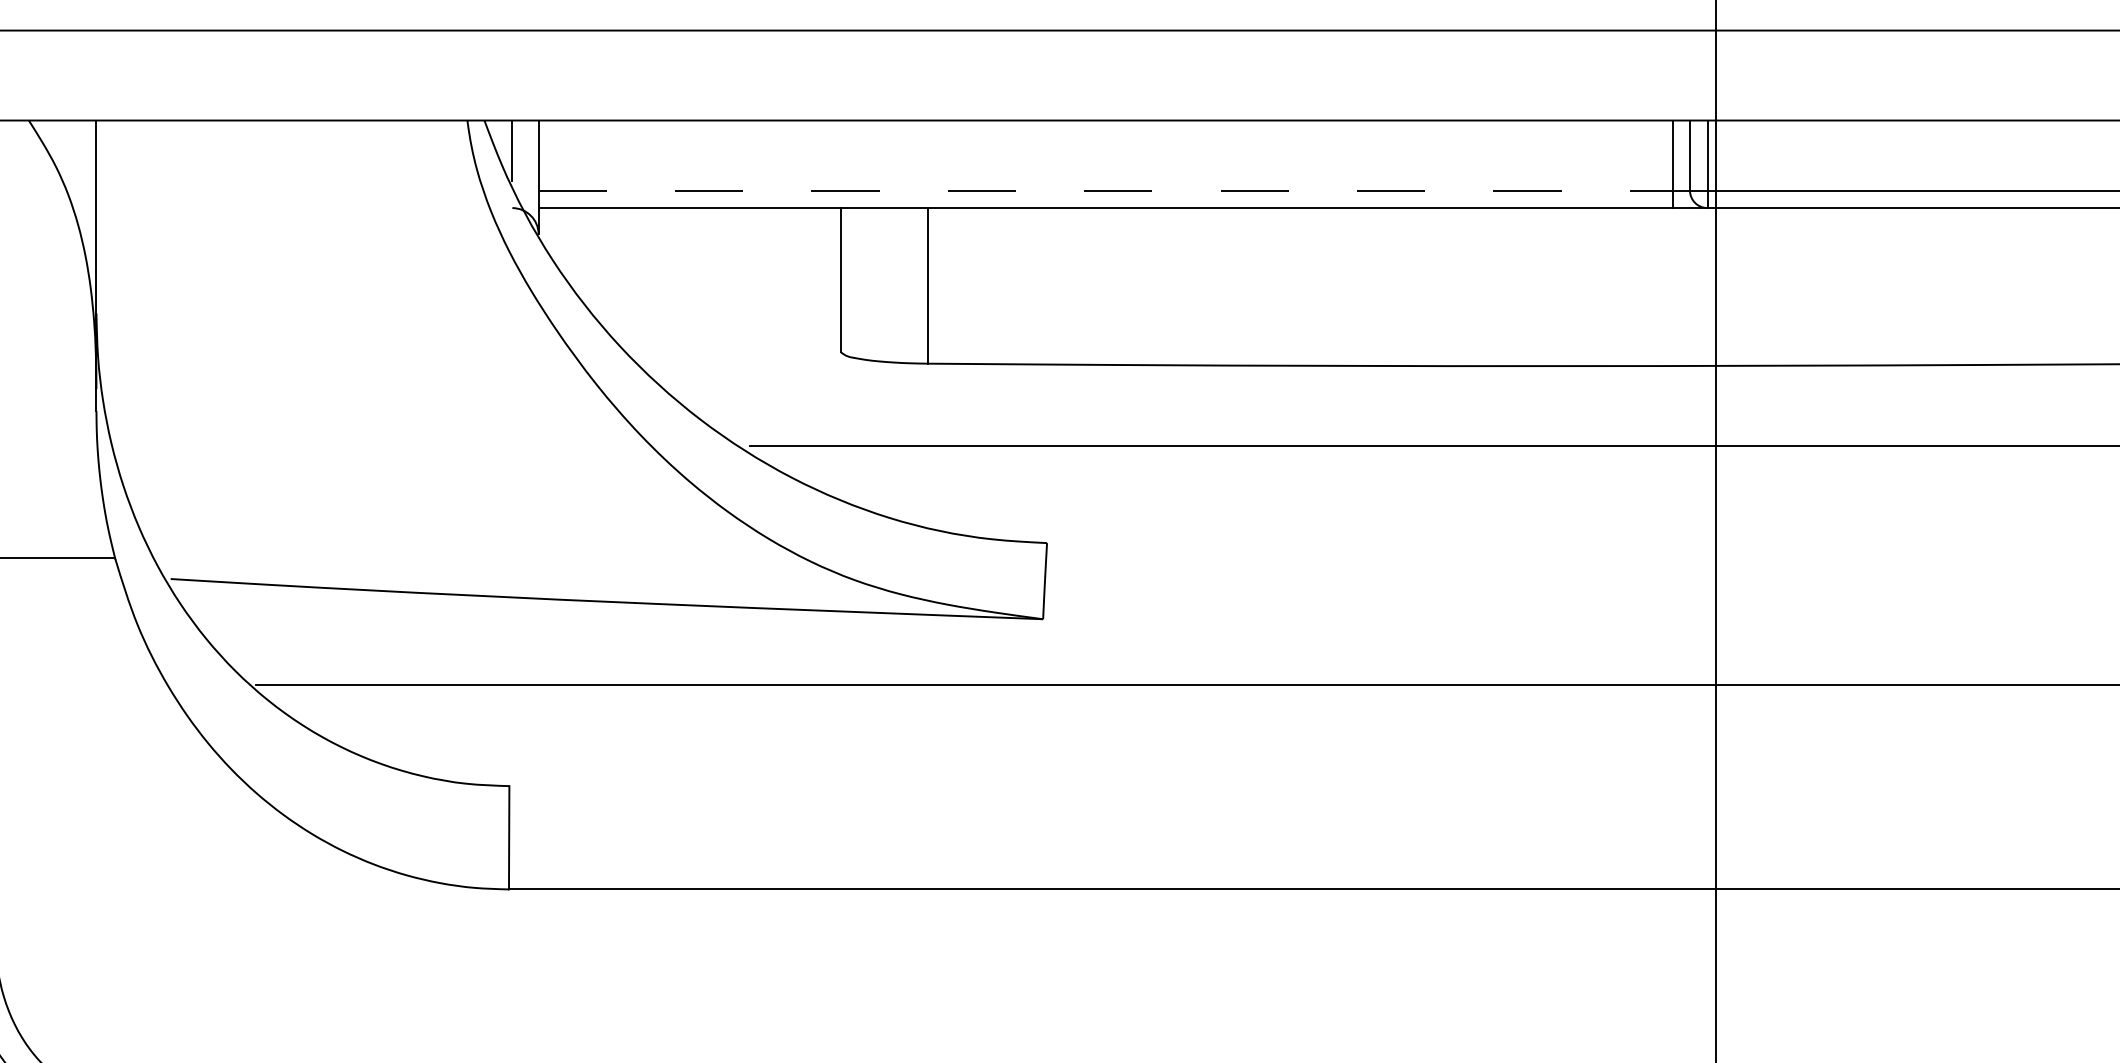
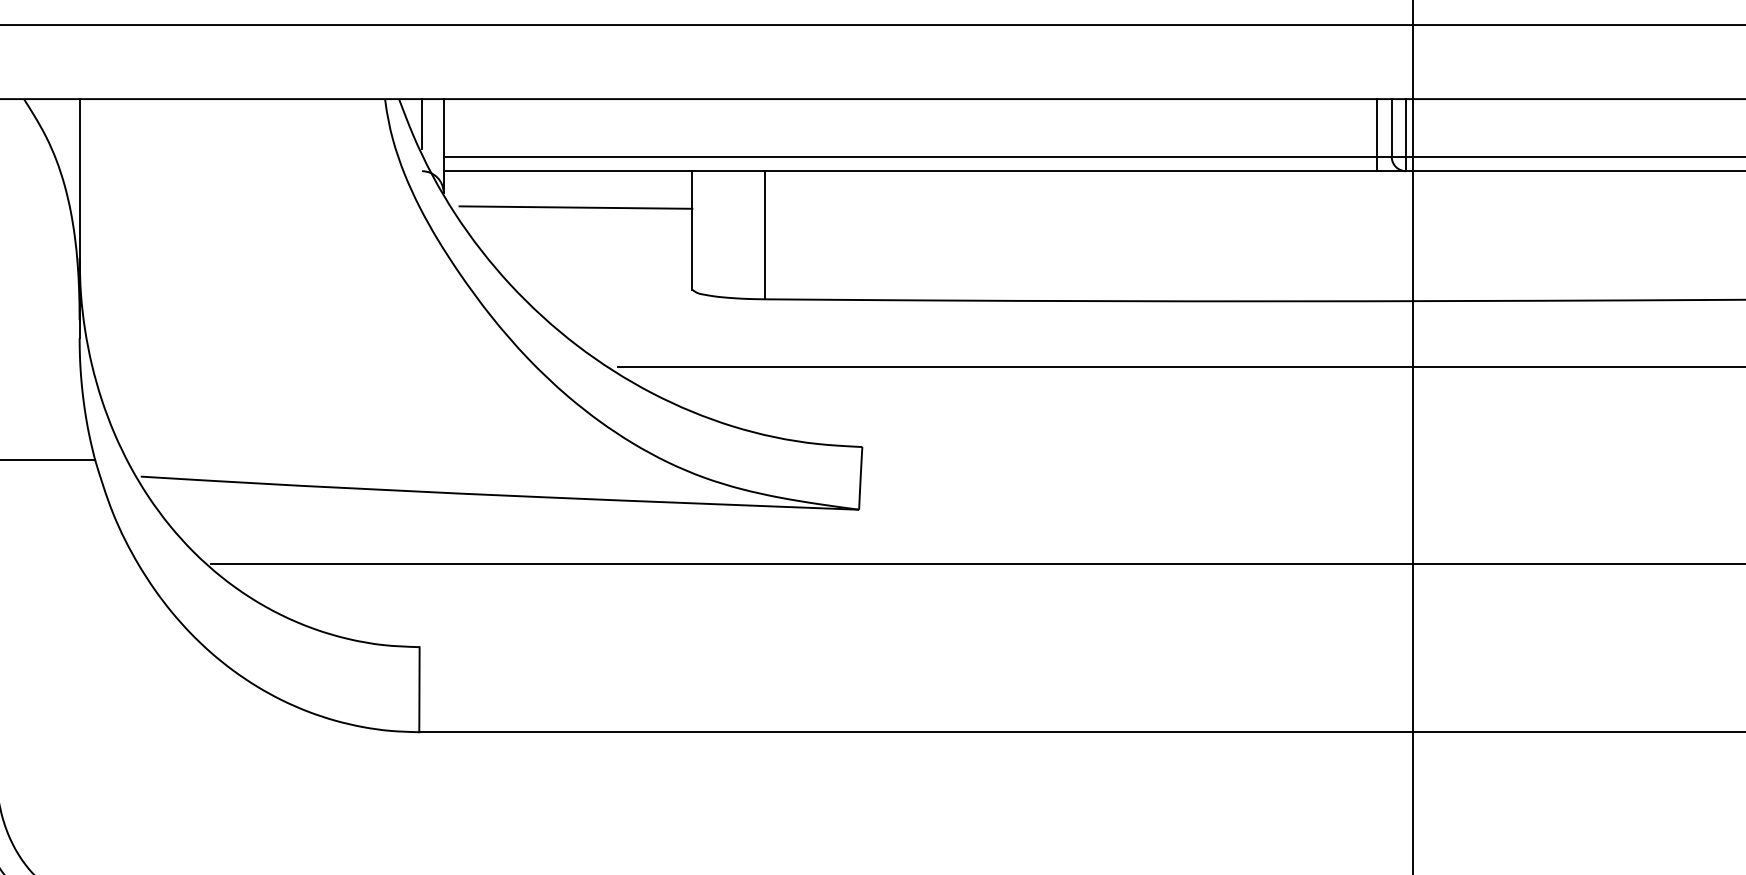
line: (1105, 190) -> (910, 156), dashed -> solid
line: (698, 252) -> (575, 207), added

